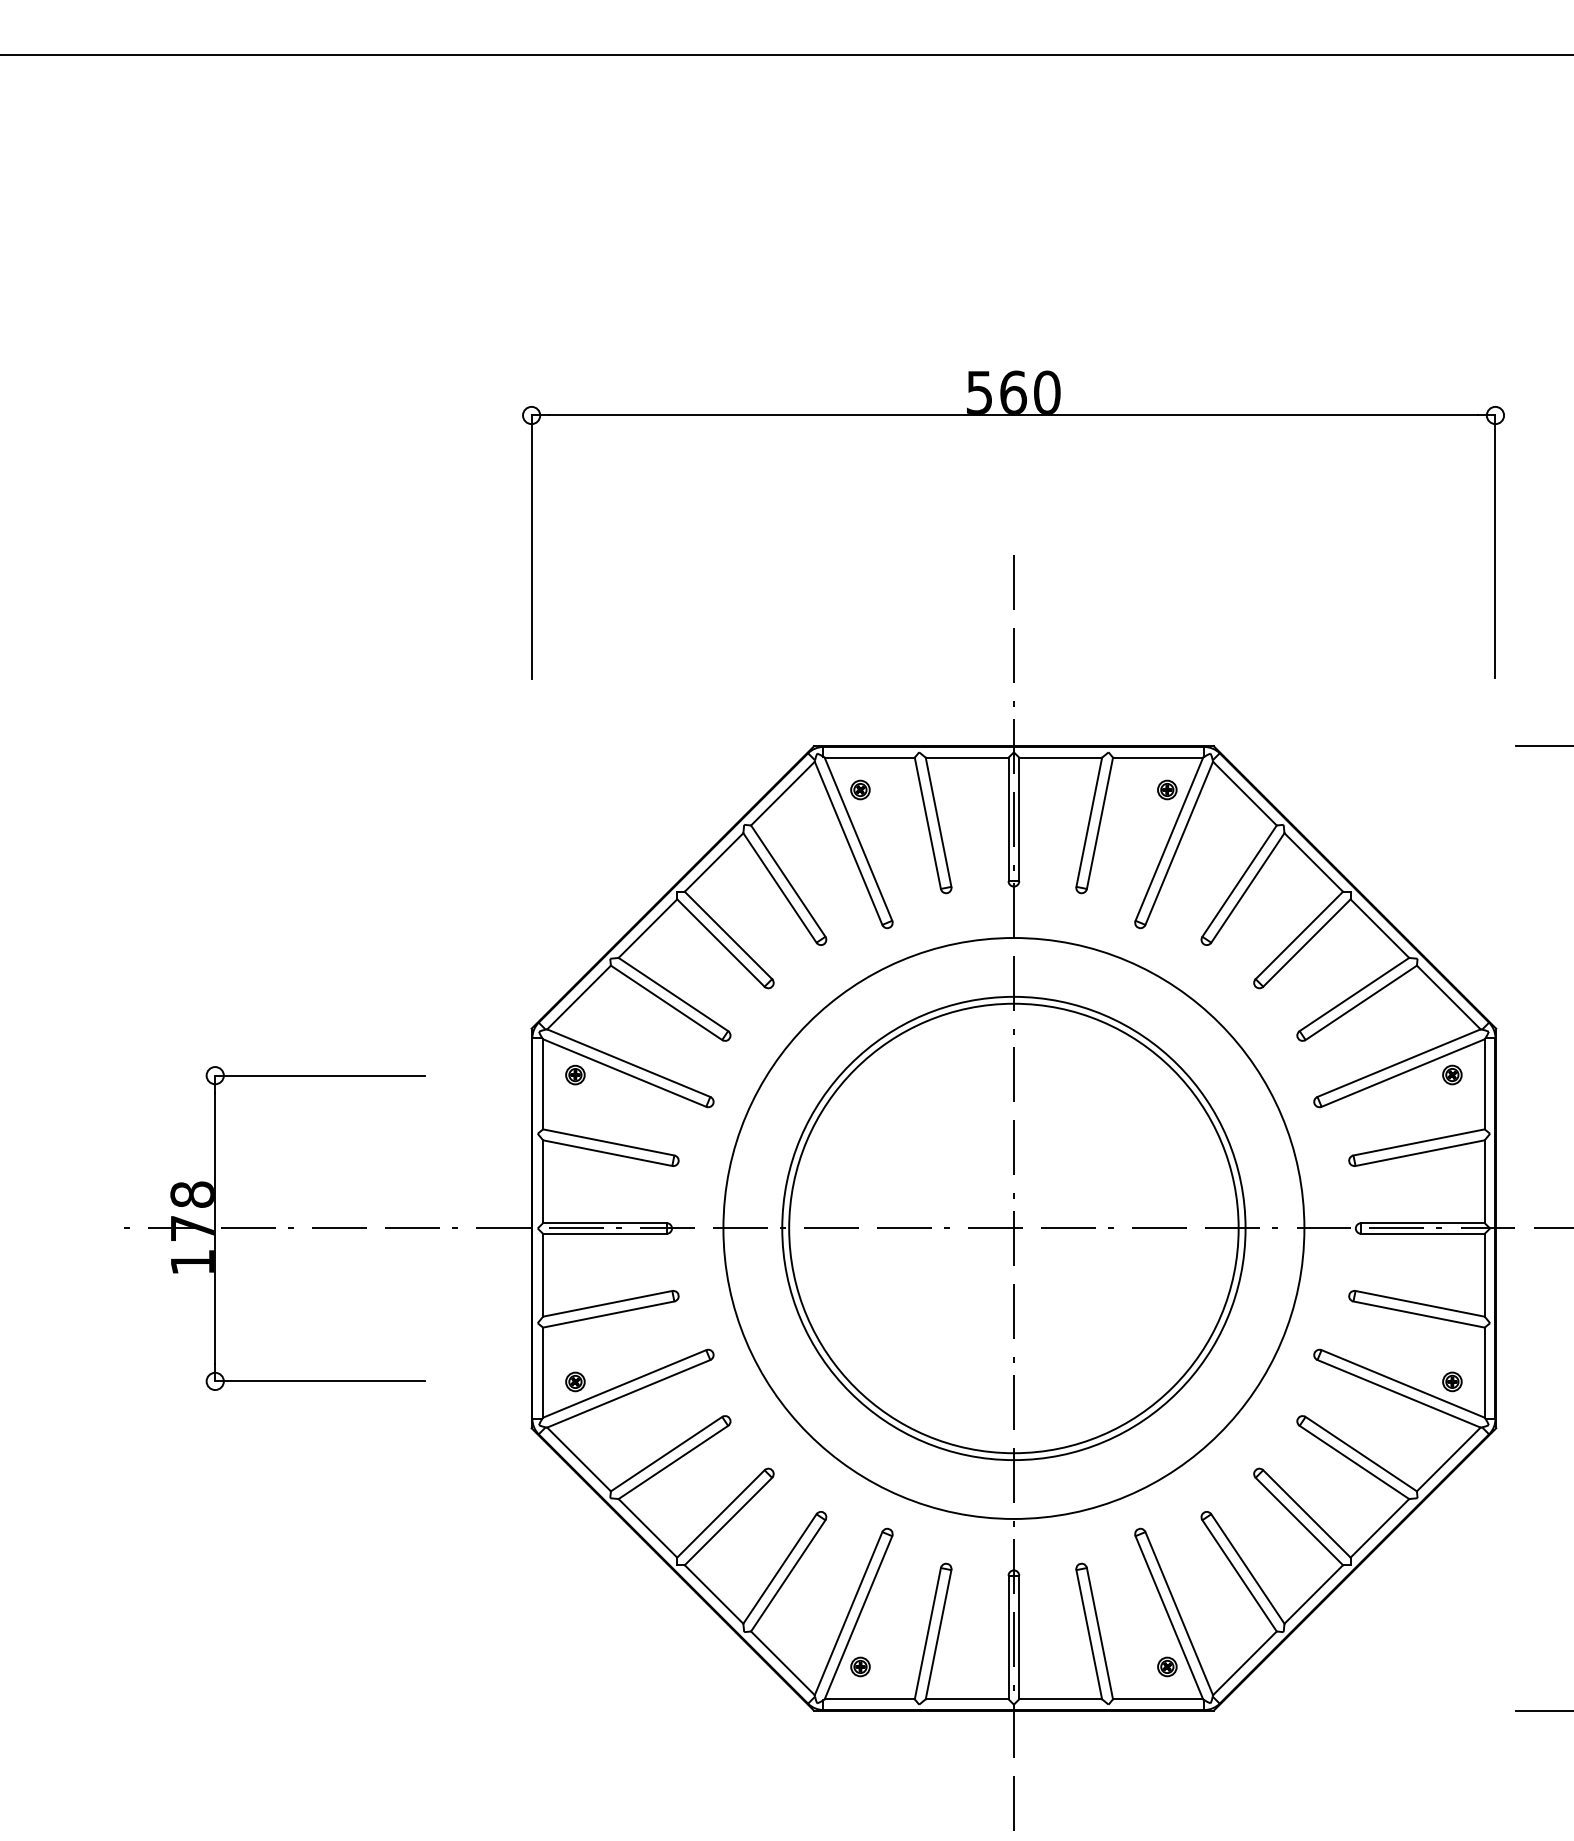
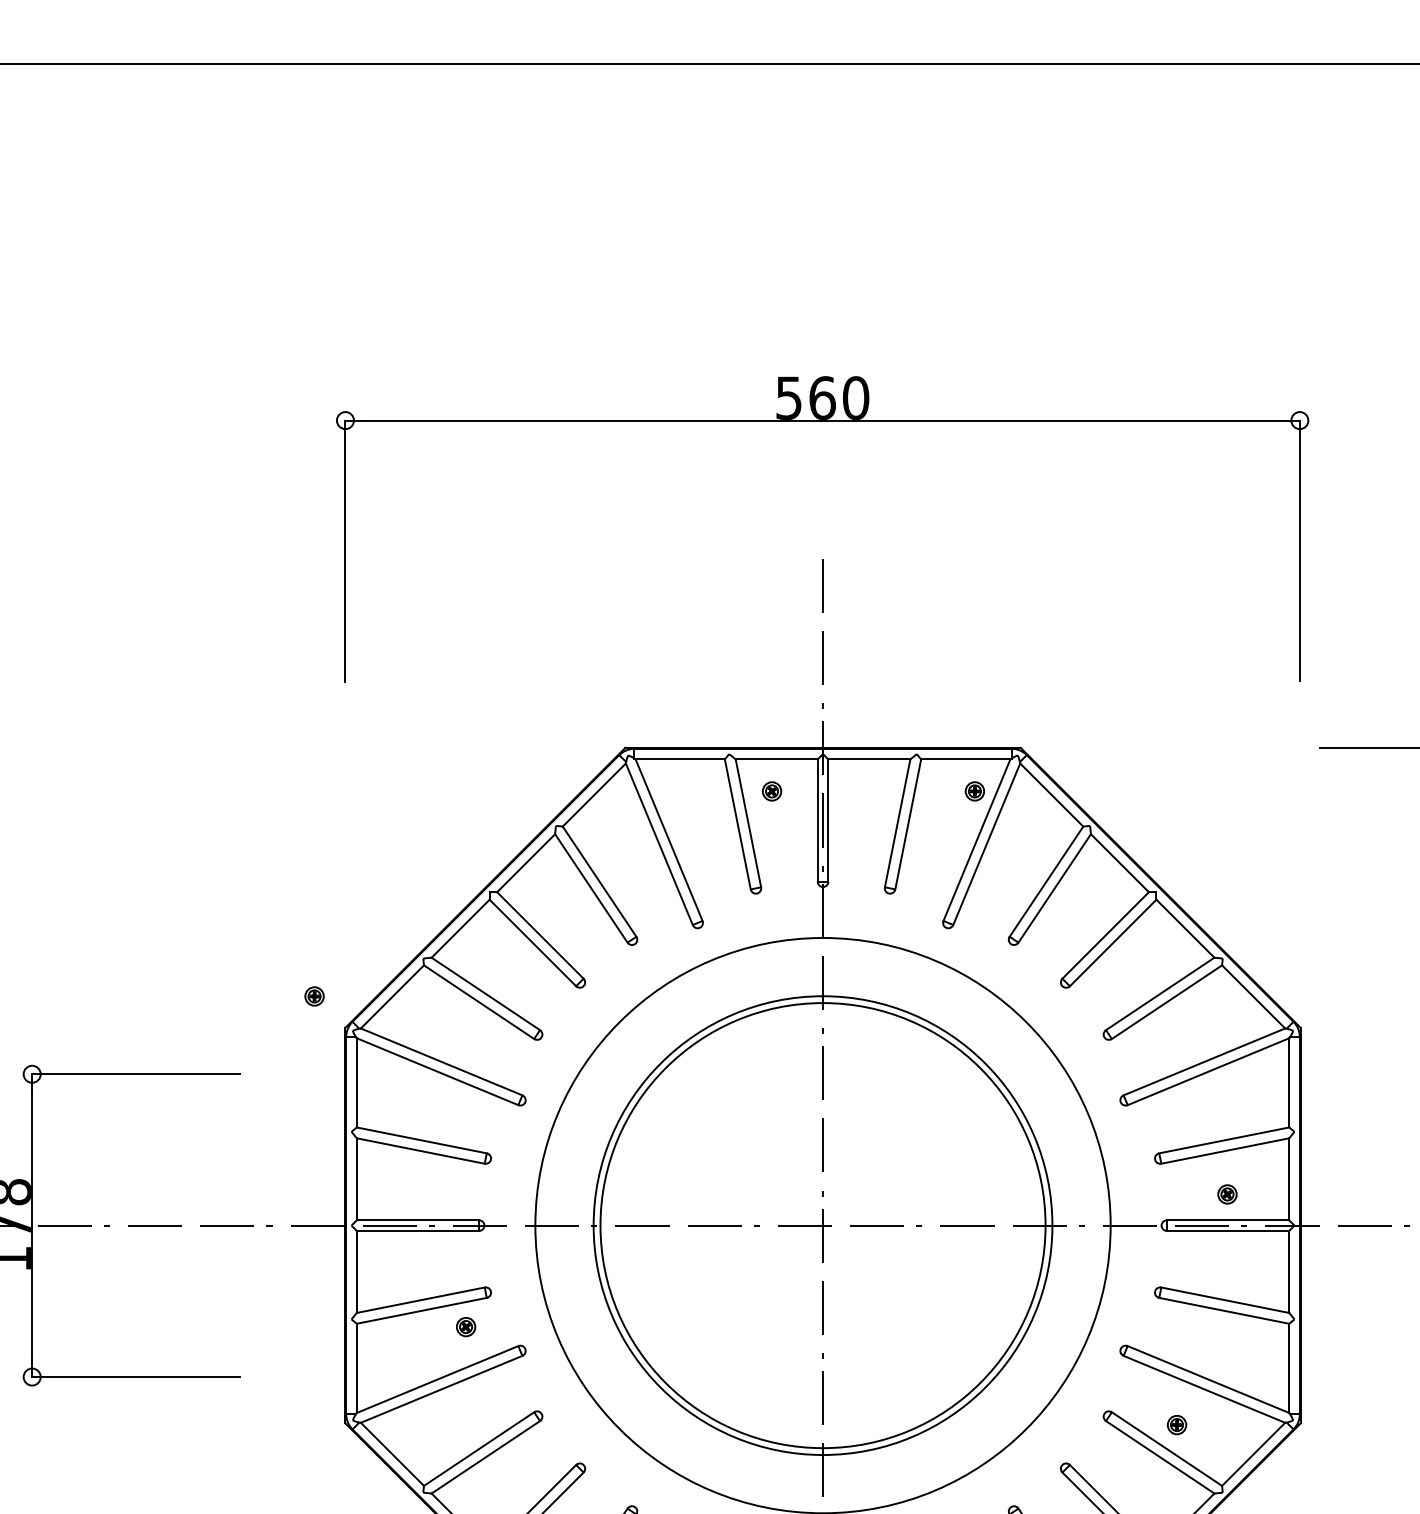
part: (860, 789) -> (772, 790), moved
part: (575, 1074) -> (314, 995), moved
part: (1452, 1074) -> (1227, 1193), moved
part: (575, 1381) -> (466, 1326), moved
part: (1452, 1381) -> (1177, 1424), moved

